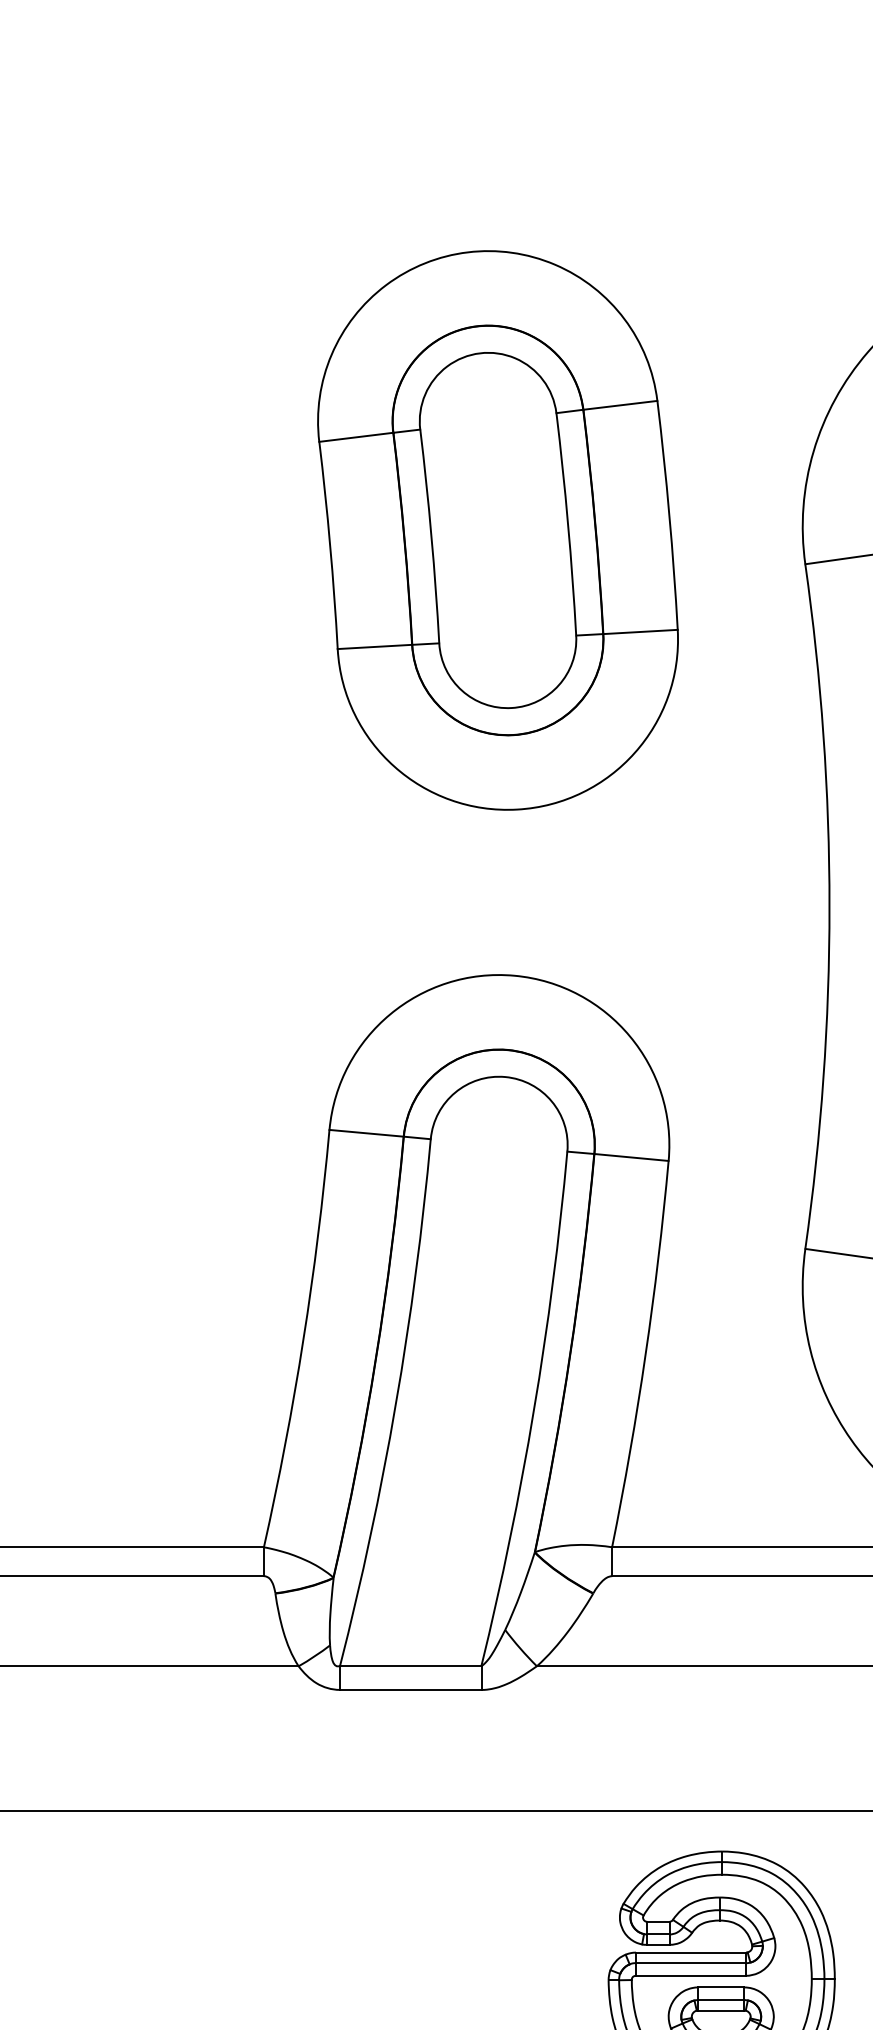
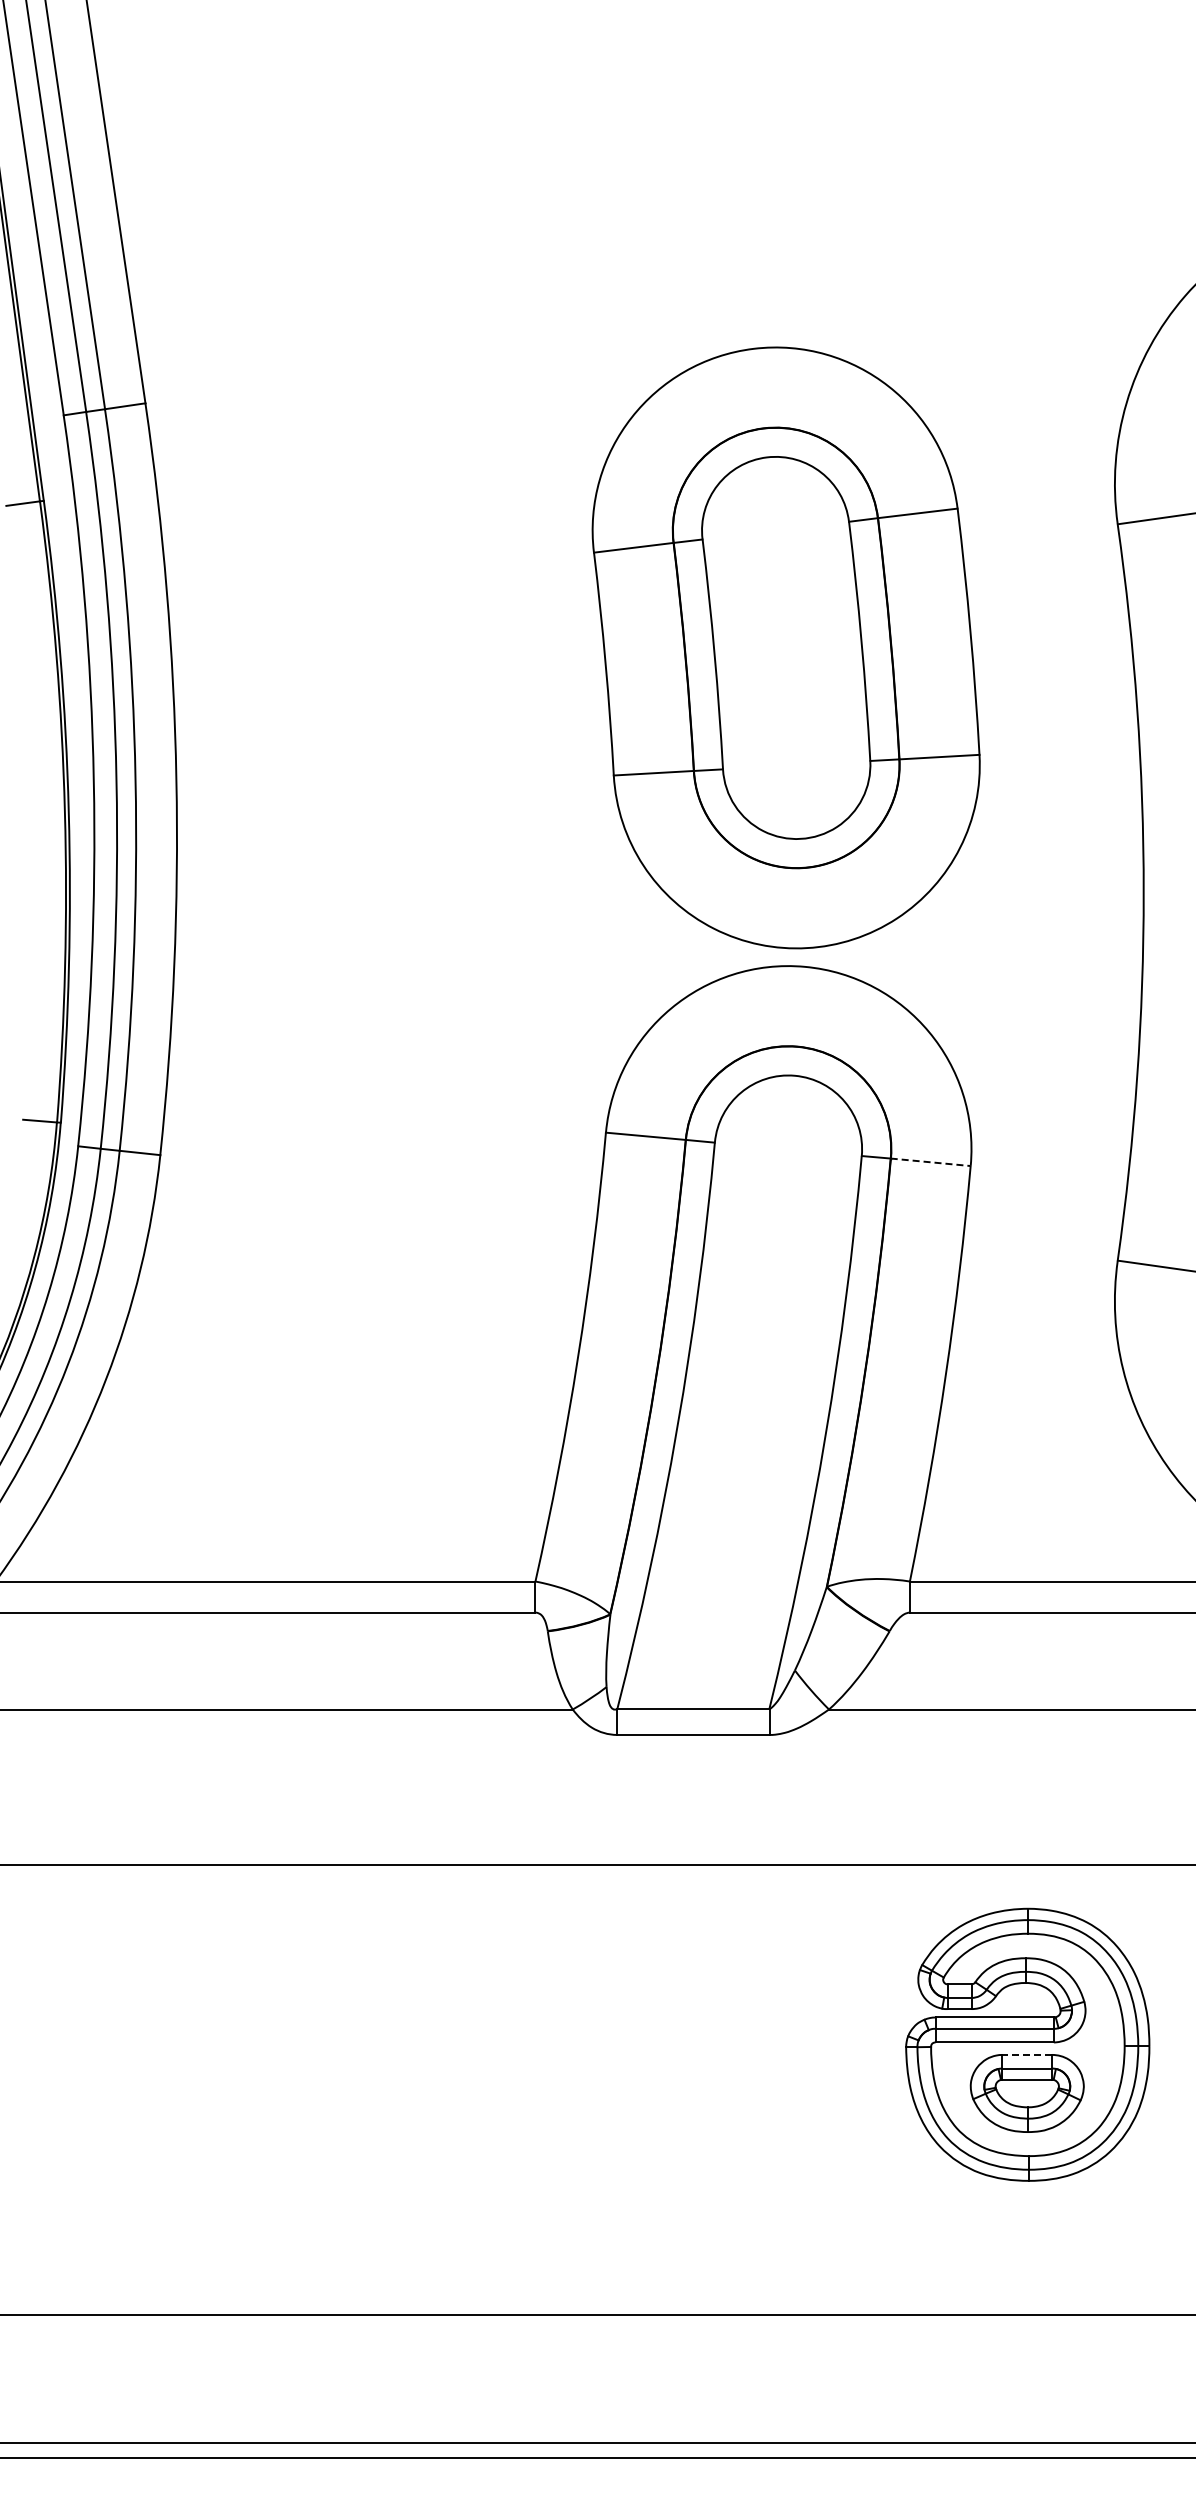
part: (497, 530) -> (785, 647), moved
line: (632, 1157) -> (931, 1162), solid -> dashed
line: (721, 1987) -> (1027, 2054), solid -> dashed

